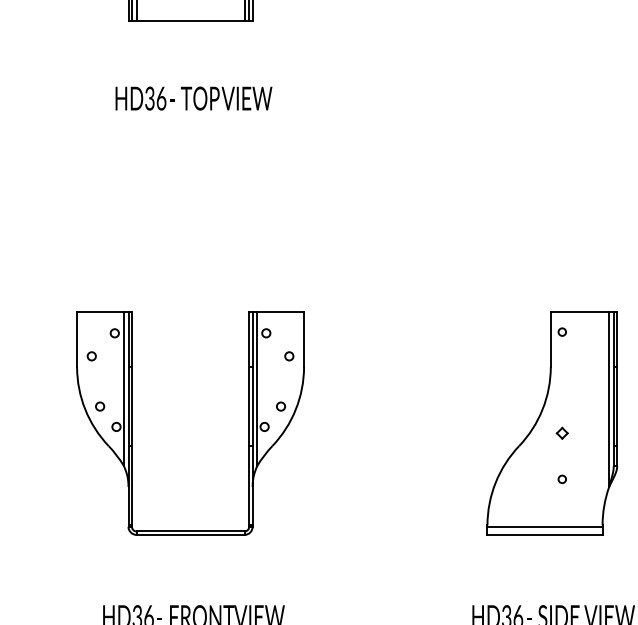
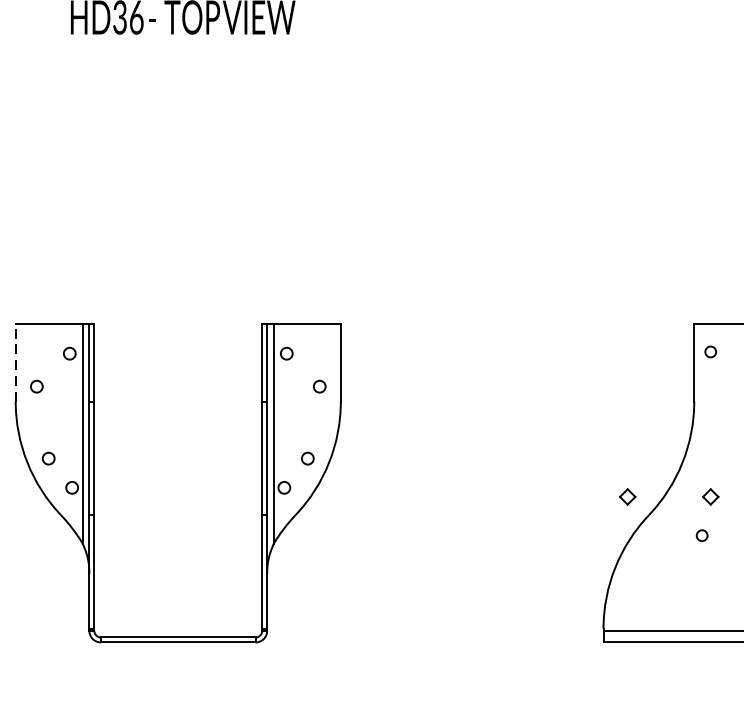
line: (77, 339) -> (16, 362), solid -> dashed
part: (503, 432) -> (626, 495), added
circle: (561, 478) -> (700, 534), moved

